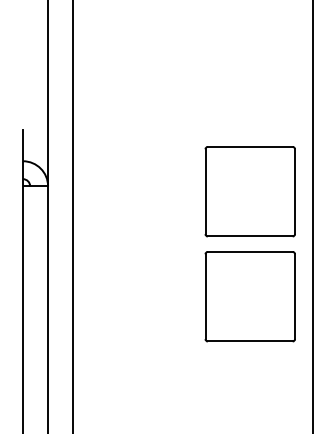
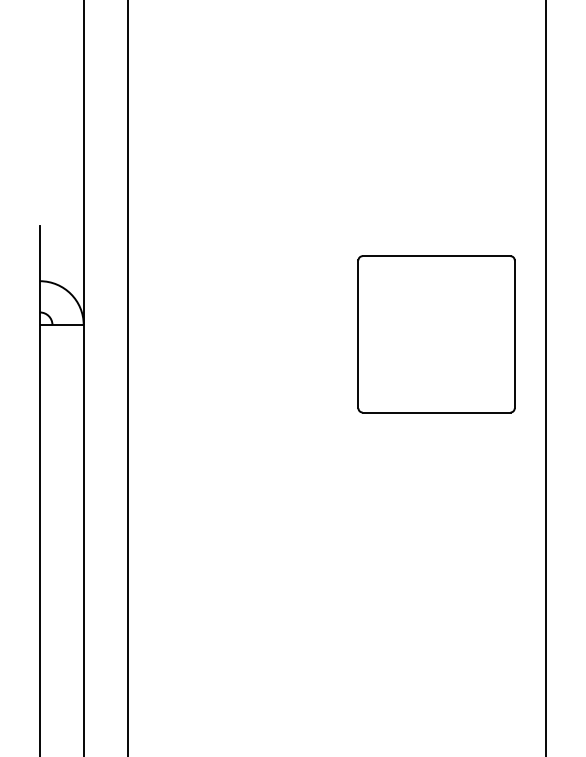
part: (249, 296) -> (435, 517), removed

